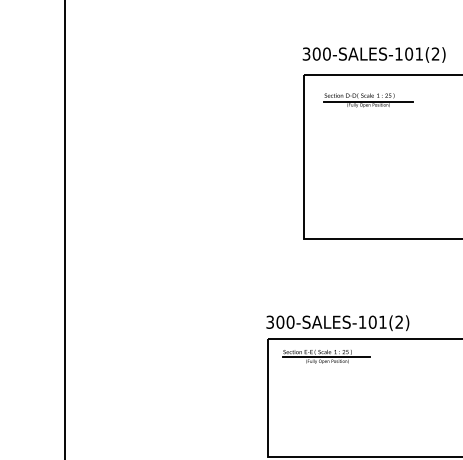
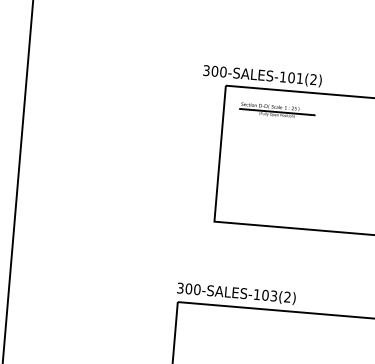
text: (373, 54) -> (262, 75), moved
text: (382, 321) -> (273, 295), 300-SALES-101(2) -> 300-SALES-103(2)
part: (326, 356) -> (224, 320), removed

